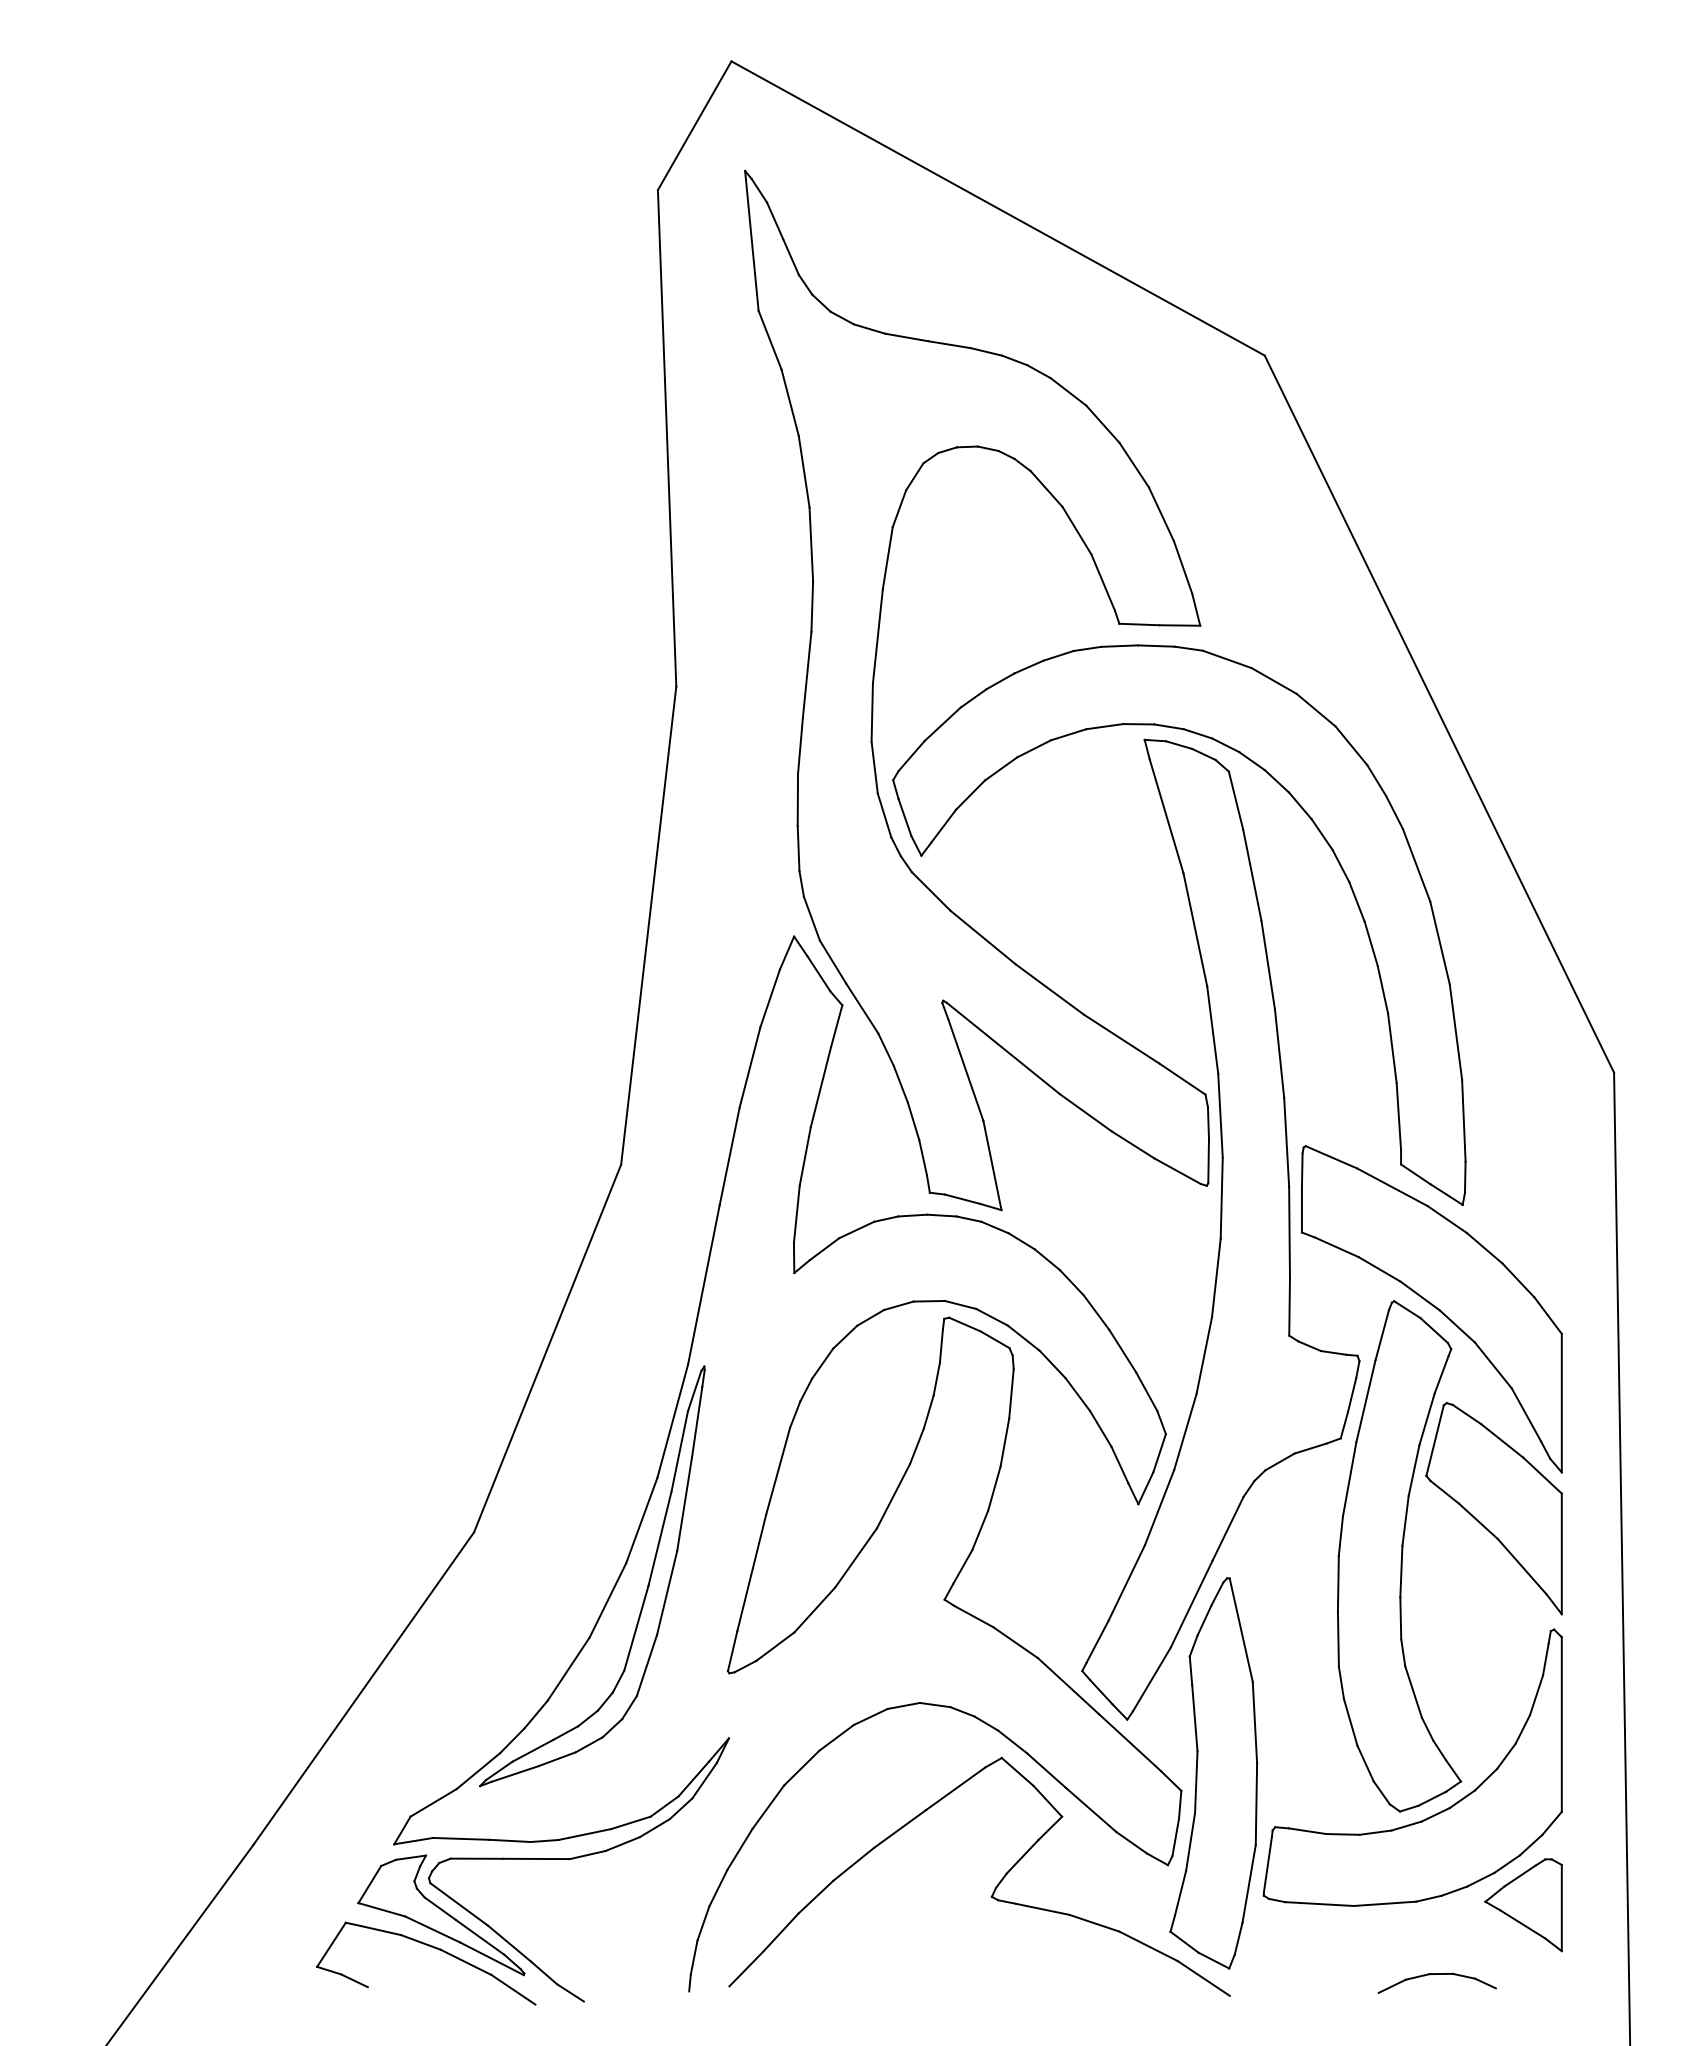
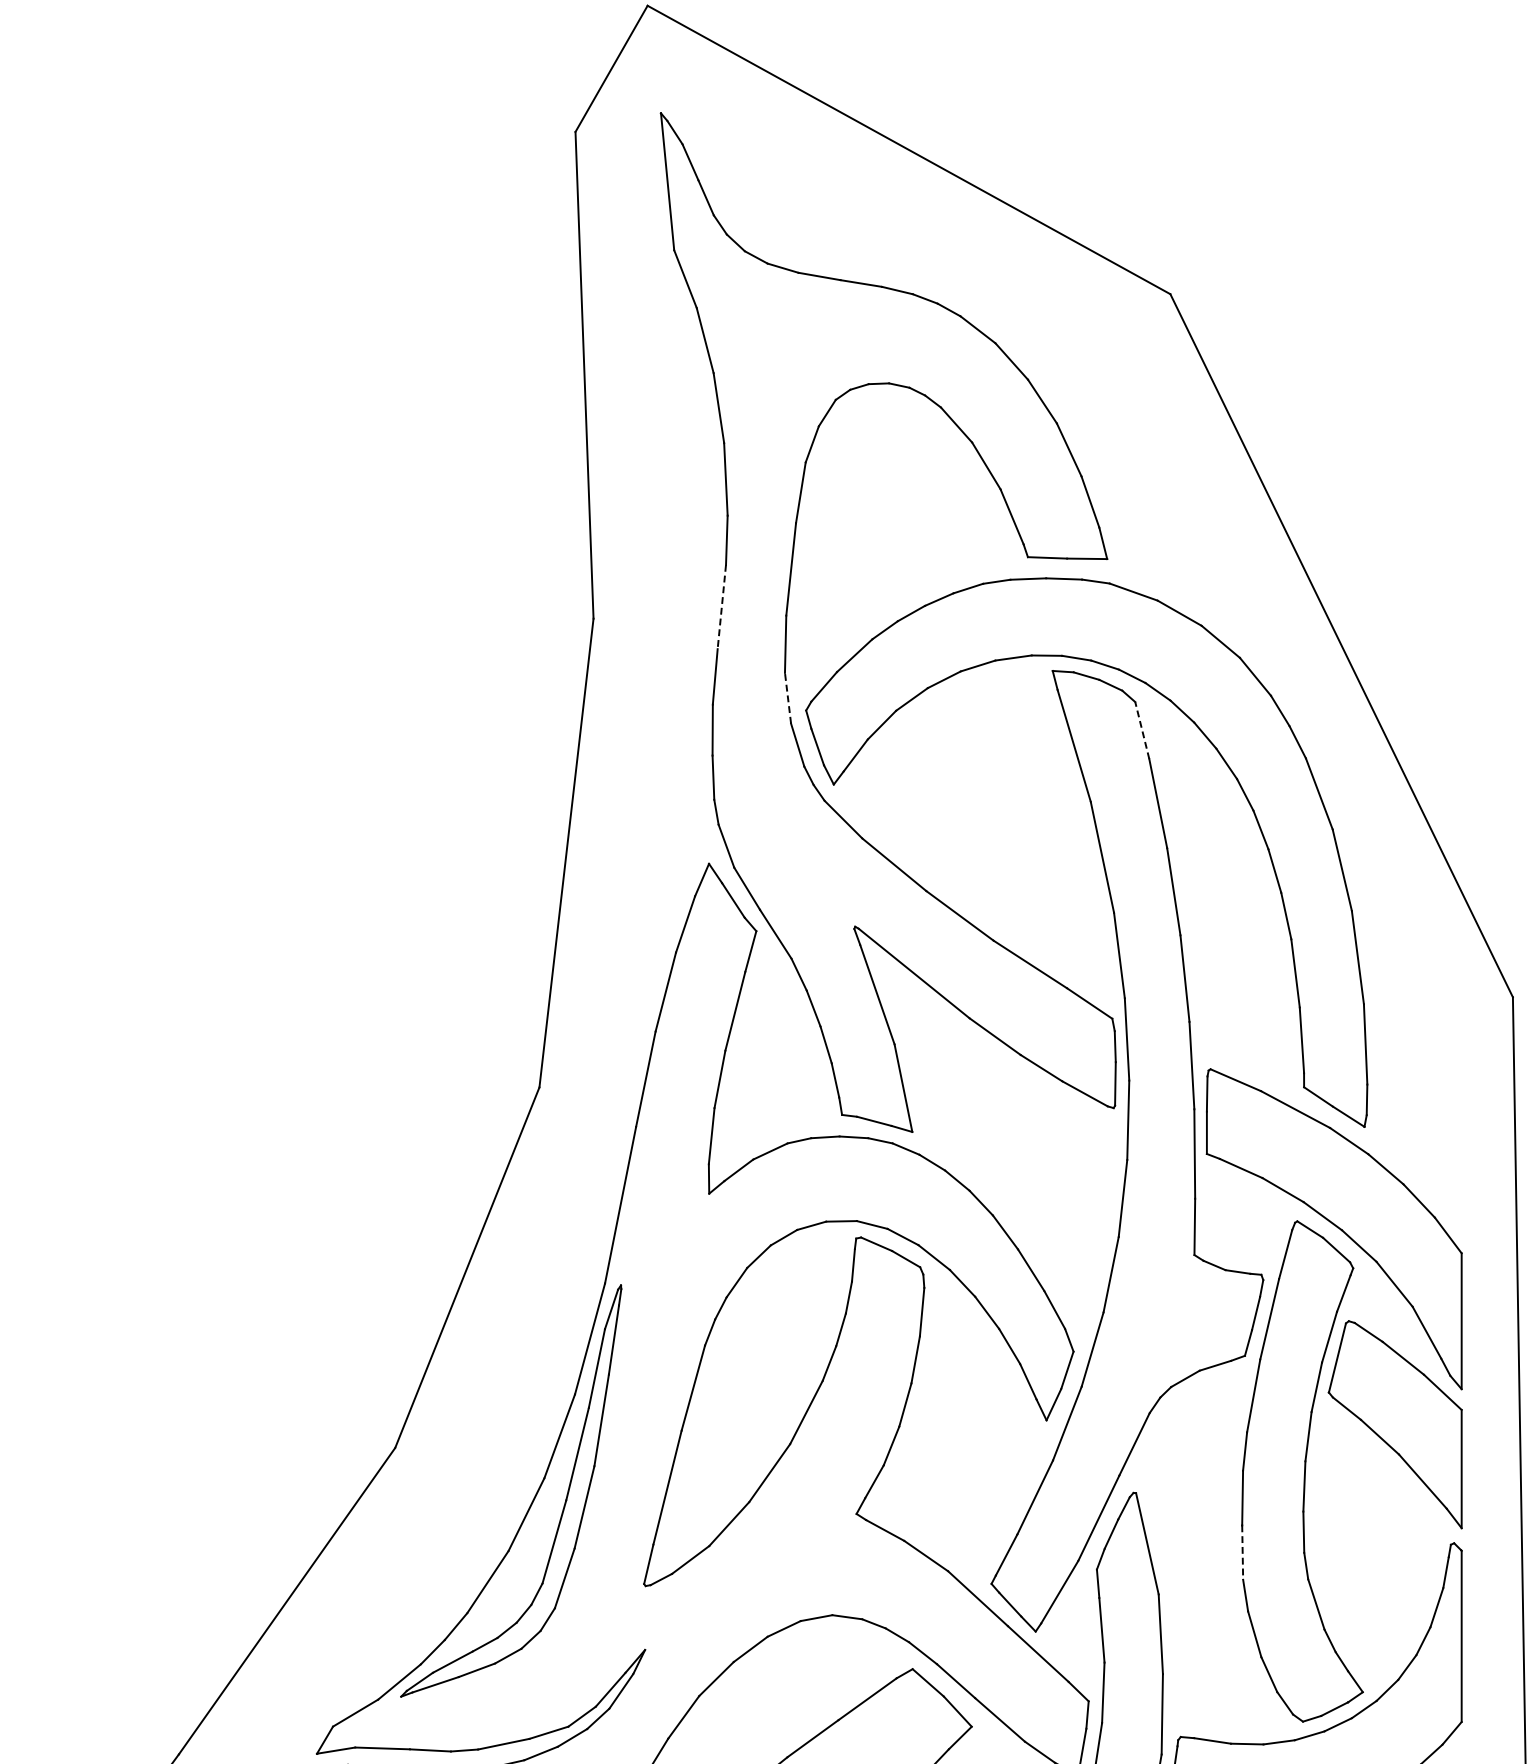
line: (807, 675) -> (722, 607), solid -> dashed
line: (874, 767) -> (787, 698), solid -> dashed
line: (1236, 800) -> (1142, 730), solid -> dashed
line: (1338, 1639) -> (1242, 1552), solid -> dashed

